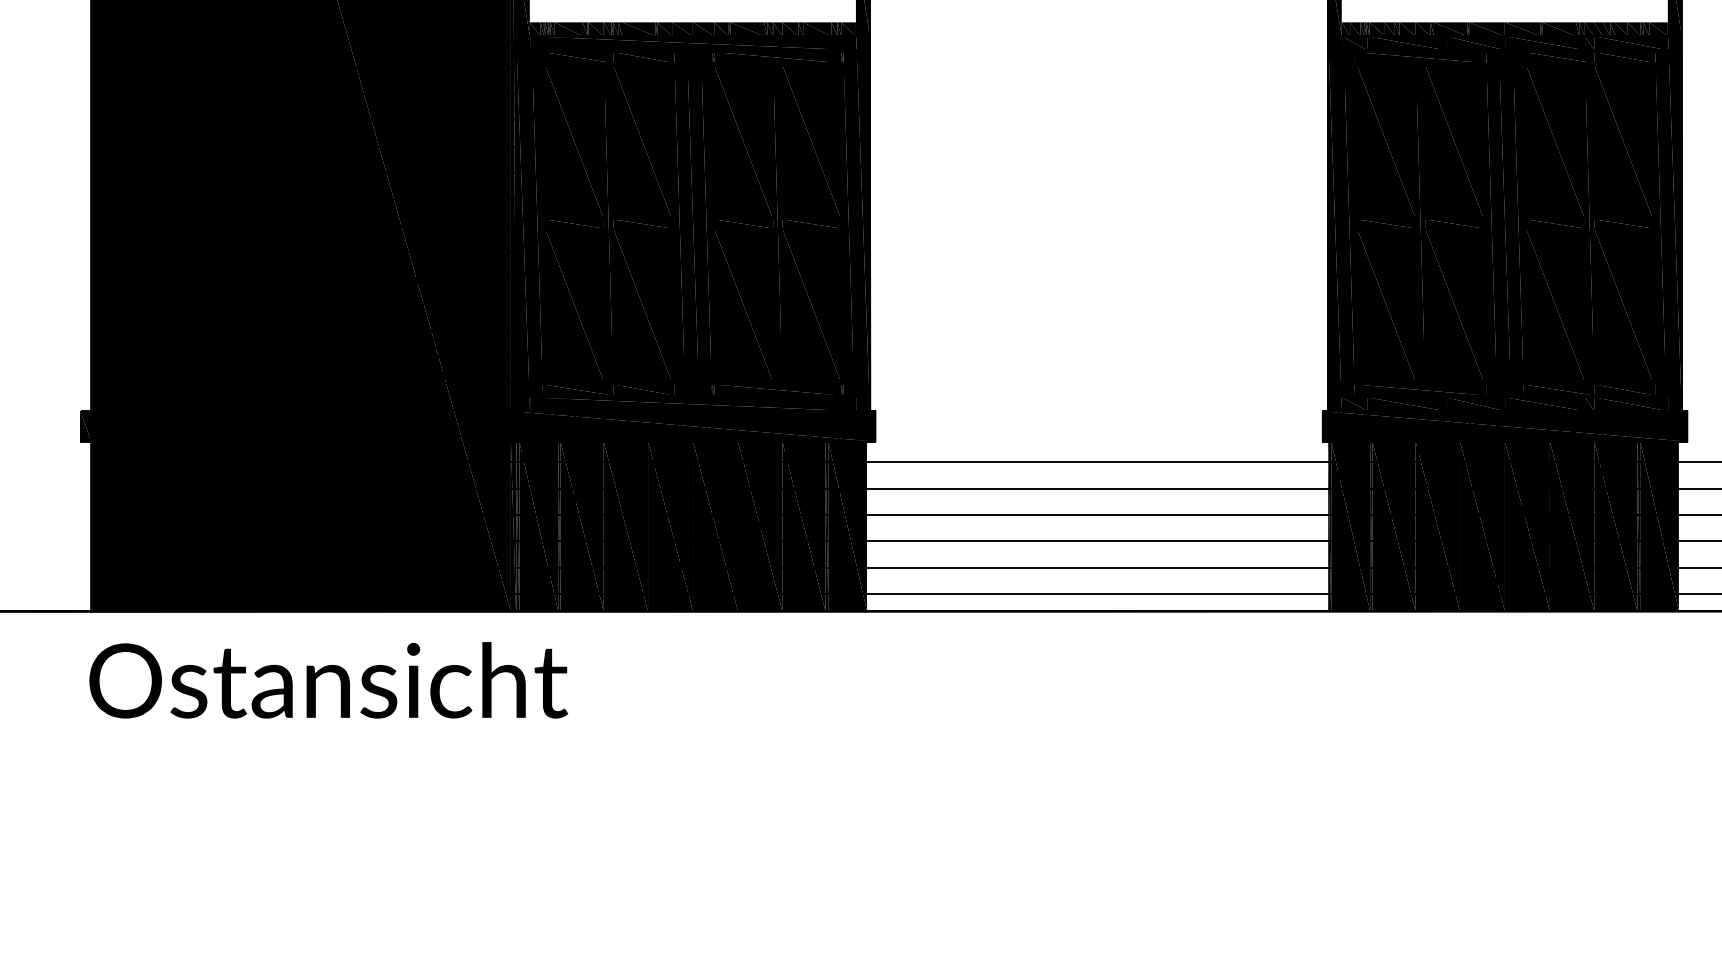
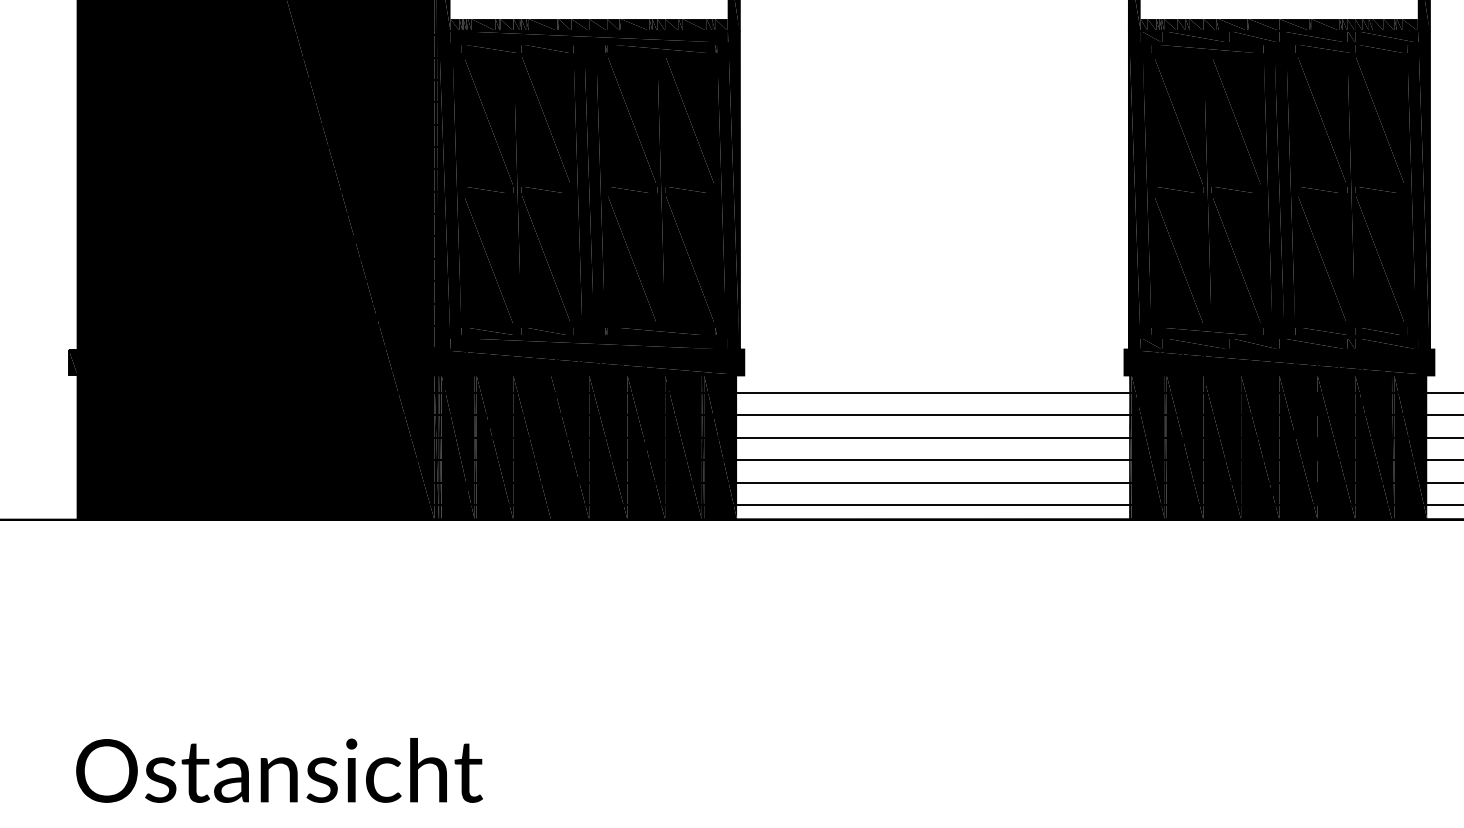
text: (328, 680) -> (279, 770), moved

